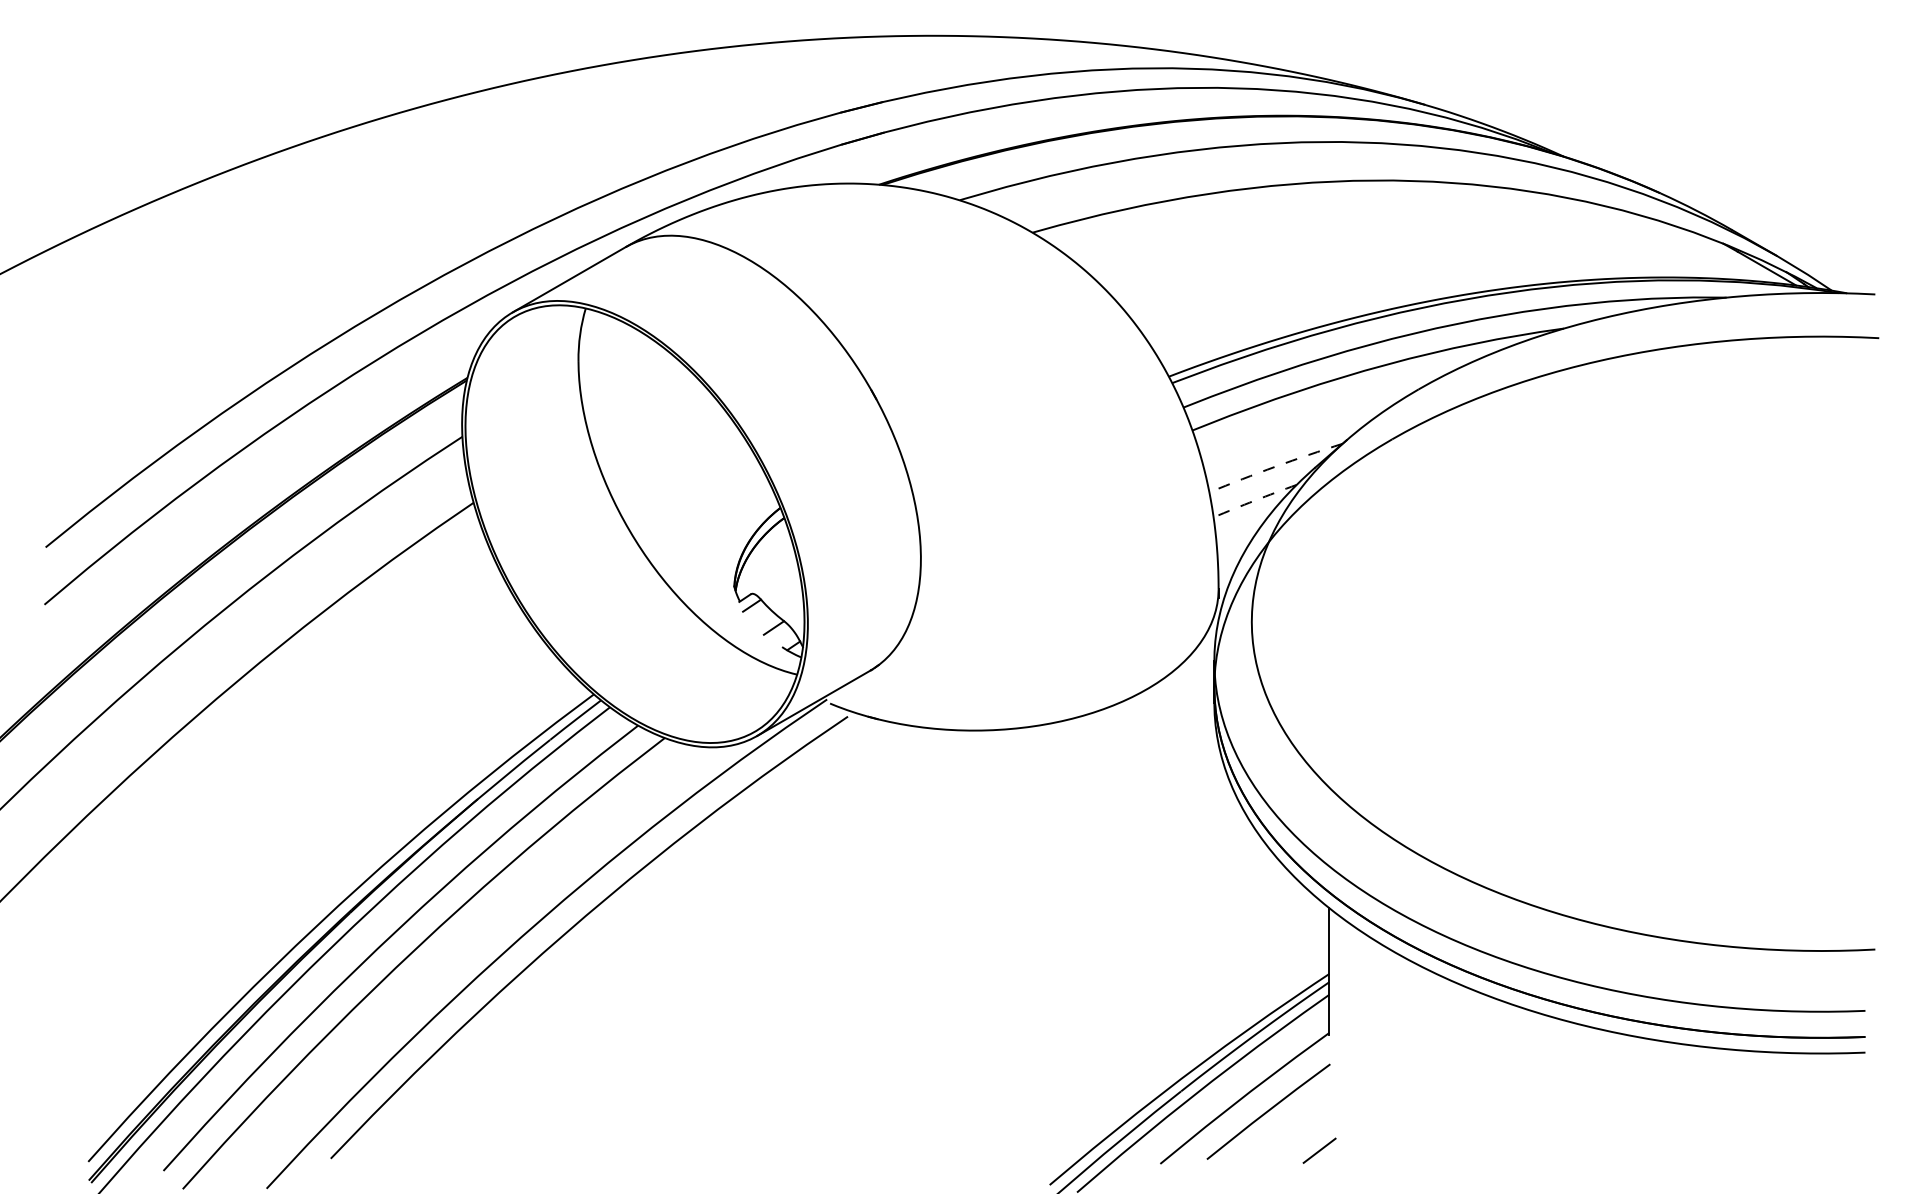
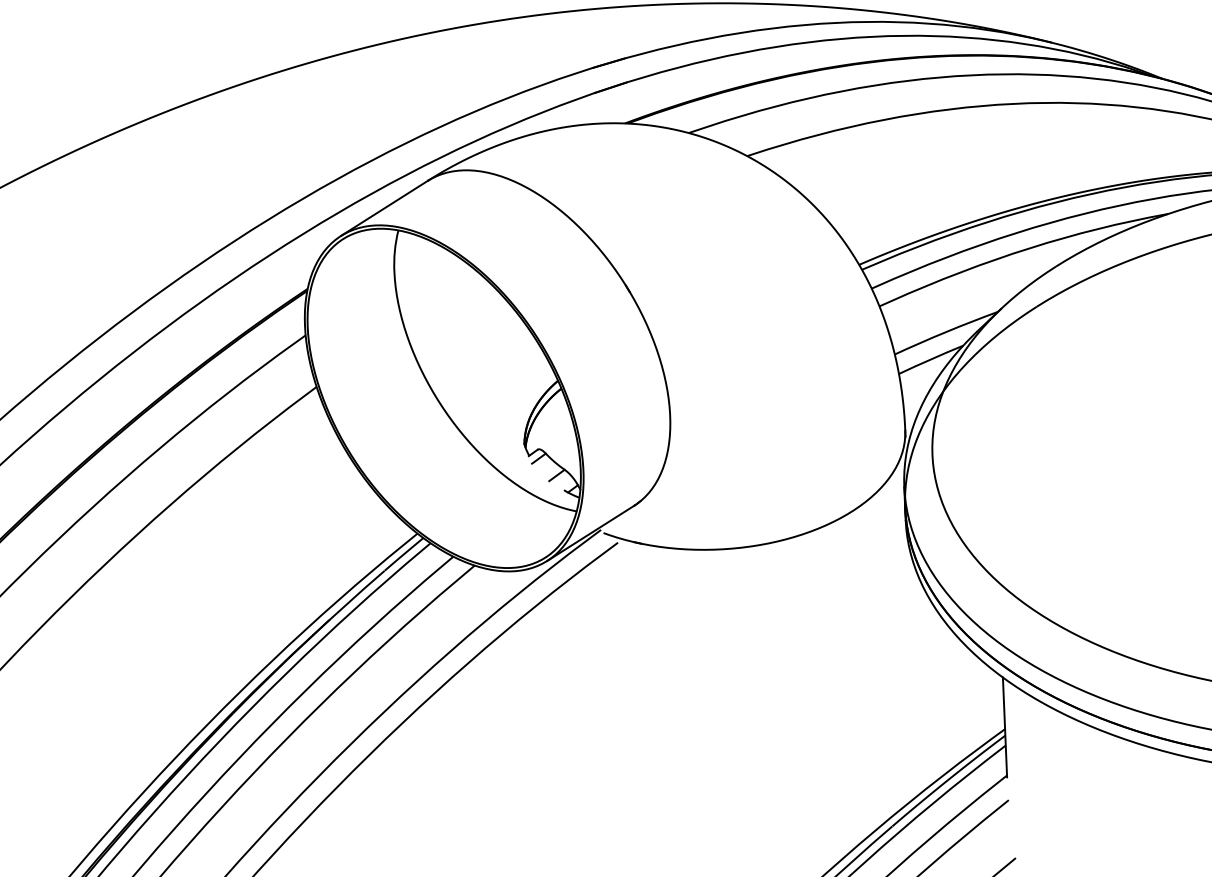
arc: (1275, 466) -> (945, 331), dashed -> solid
arc: (1254, 500) -> (930, 359), dashed -> solid

